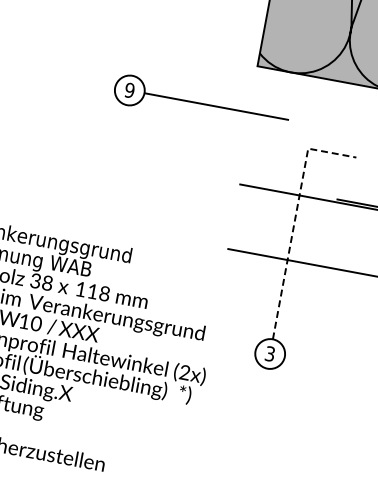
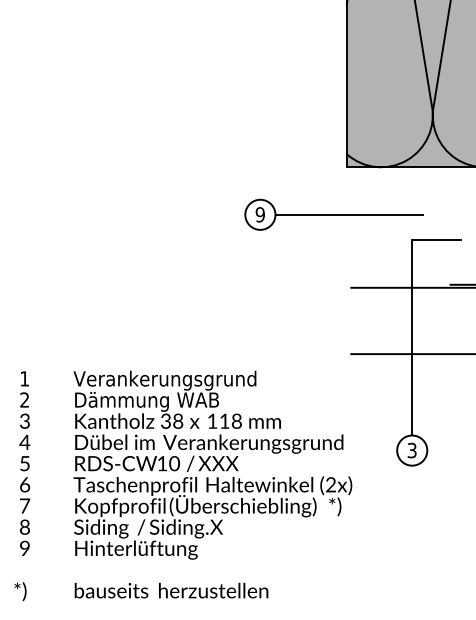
part: (201, 103) -> (333, 214), moved
line: (295, 219) -> (412, 312), dashed -> solid

